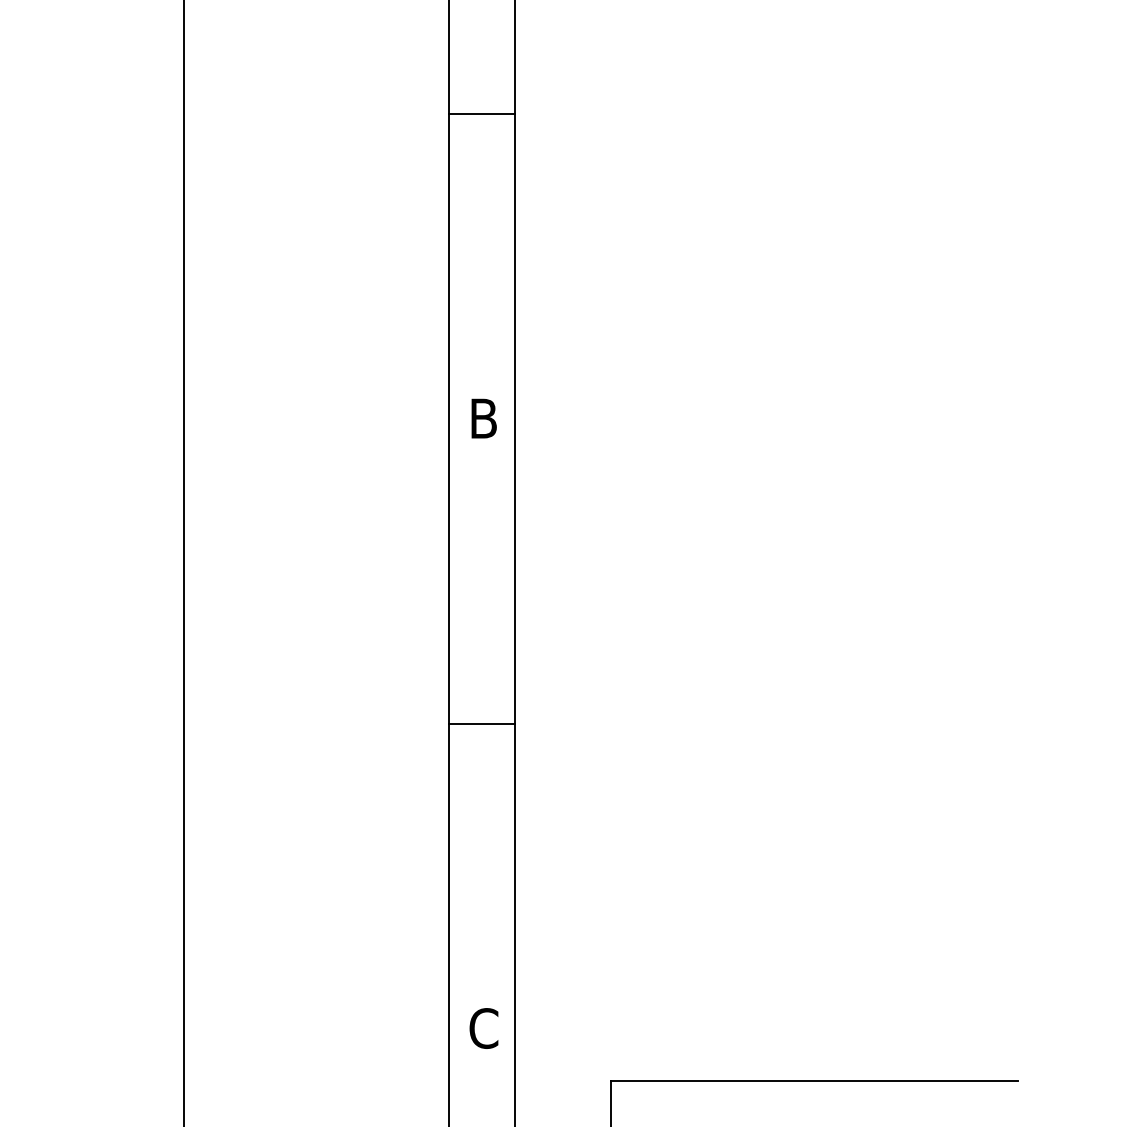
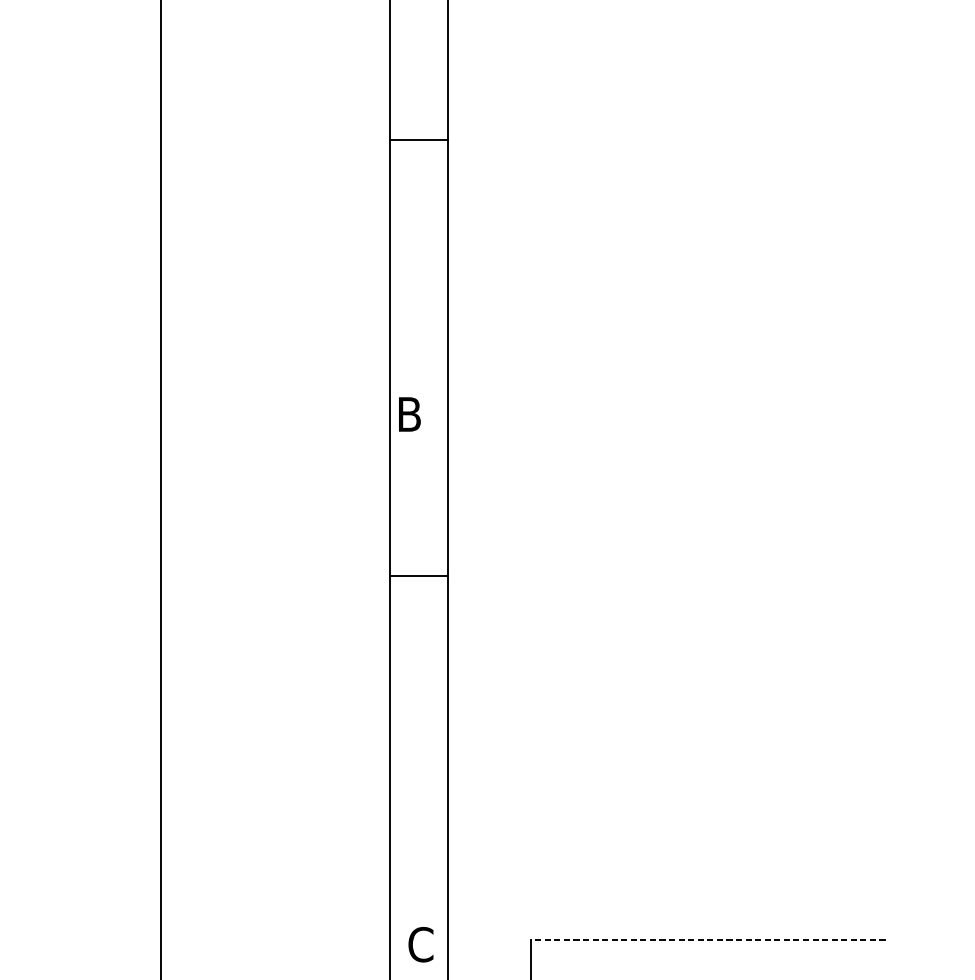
line: (481, 114) -> (418, 140), moved
text: (483, 418) -> (409, 414), moved
line: (481, 723) -> (418, 576), moved
text: (483, 1028) -> (420, 944), moved
line: (814, 1081) -> (708, 940), solid -> dashed

